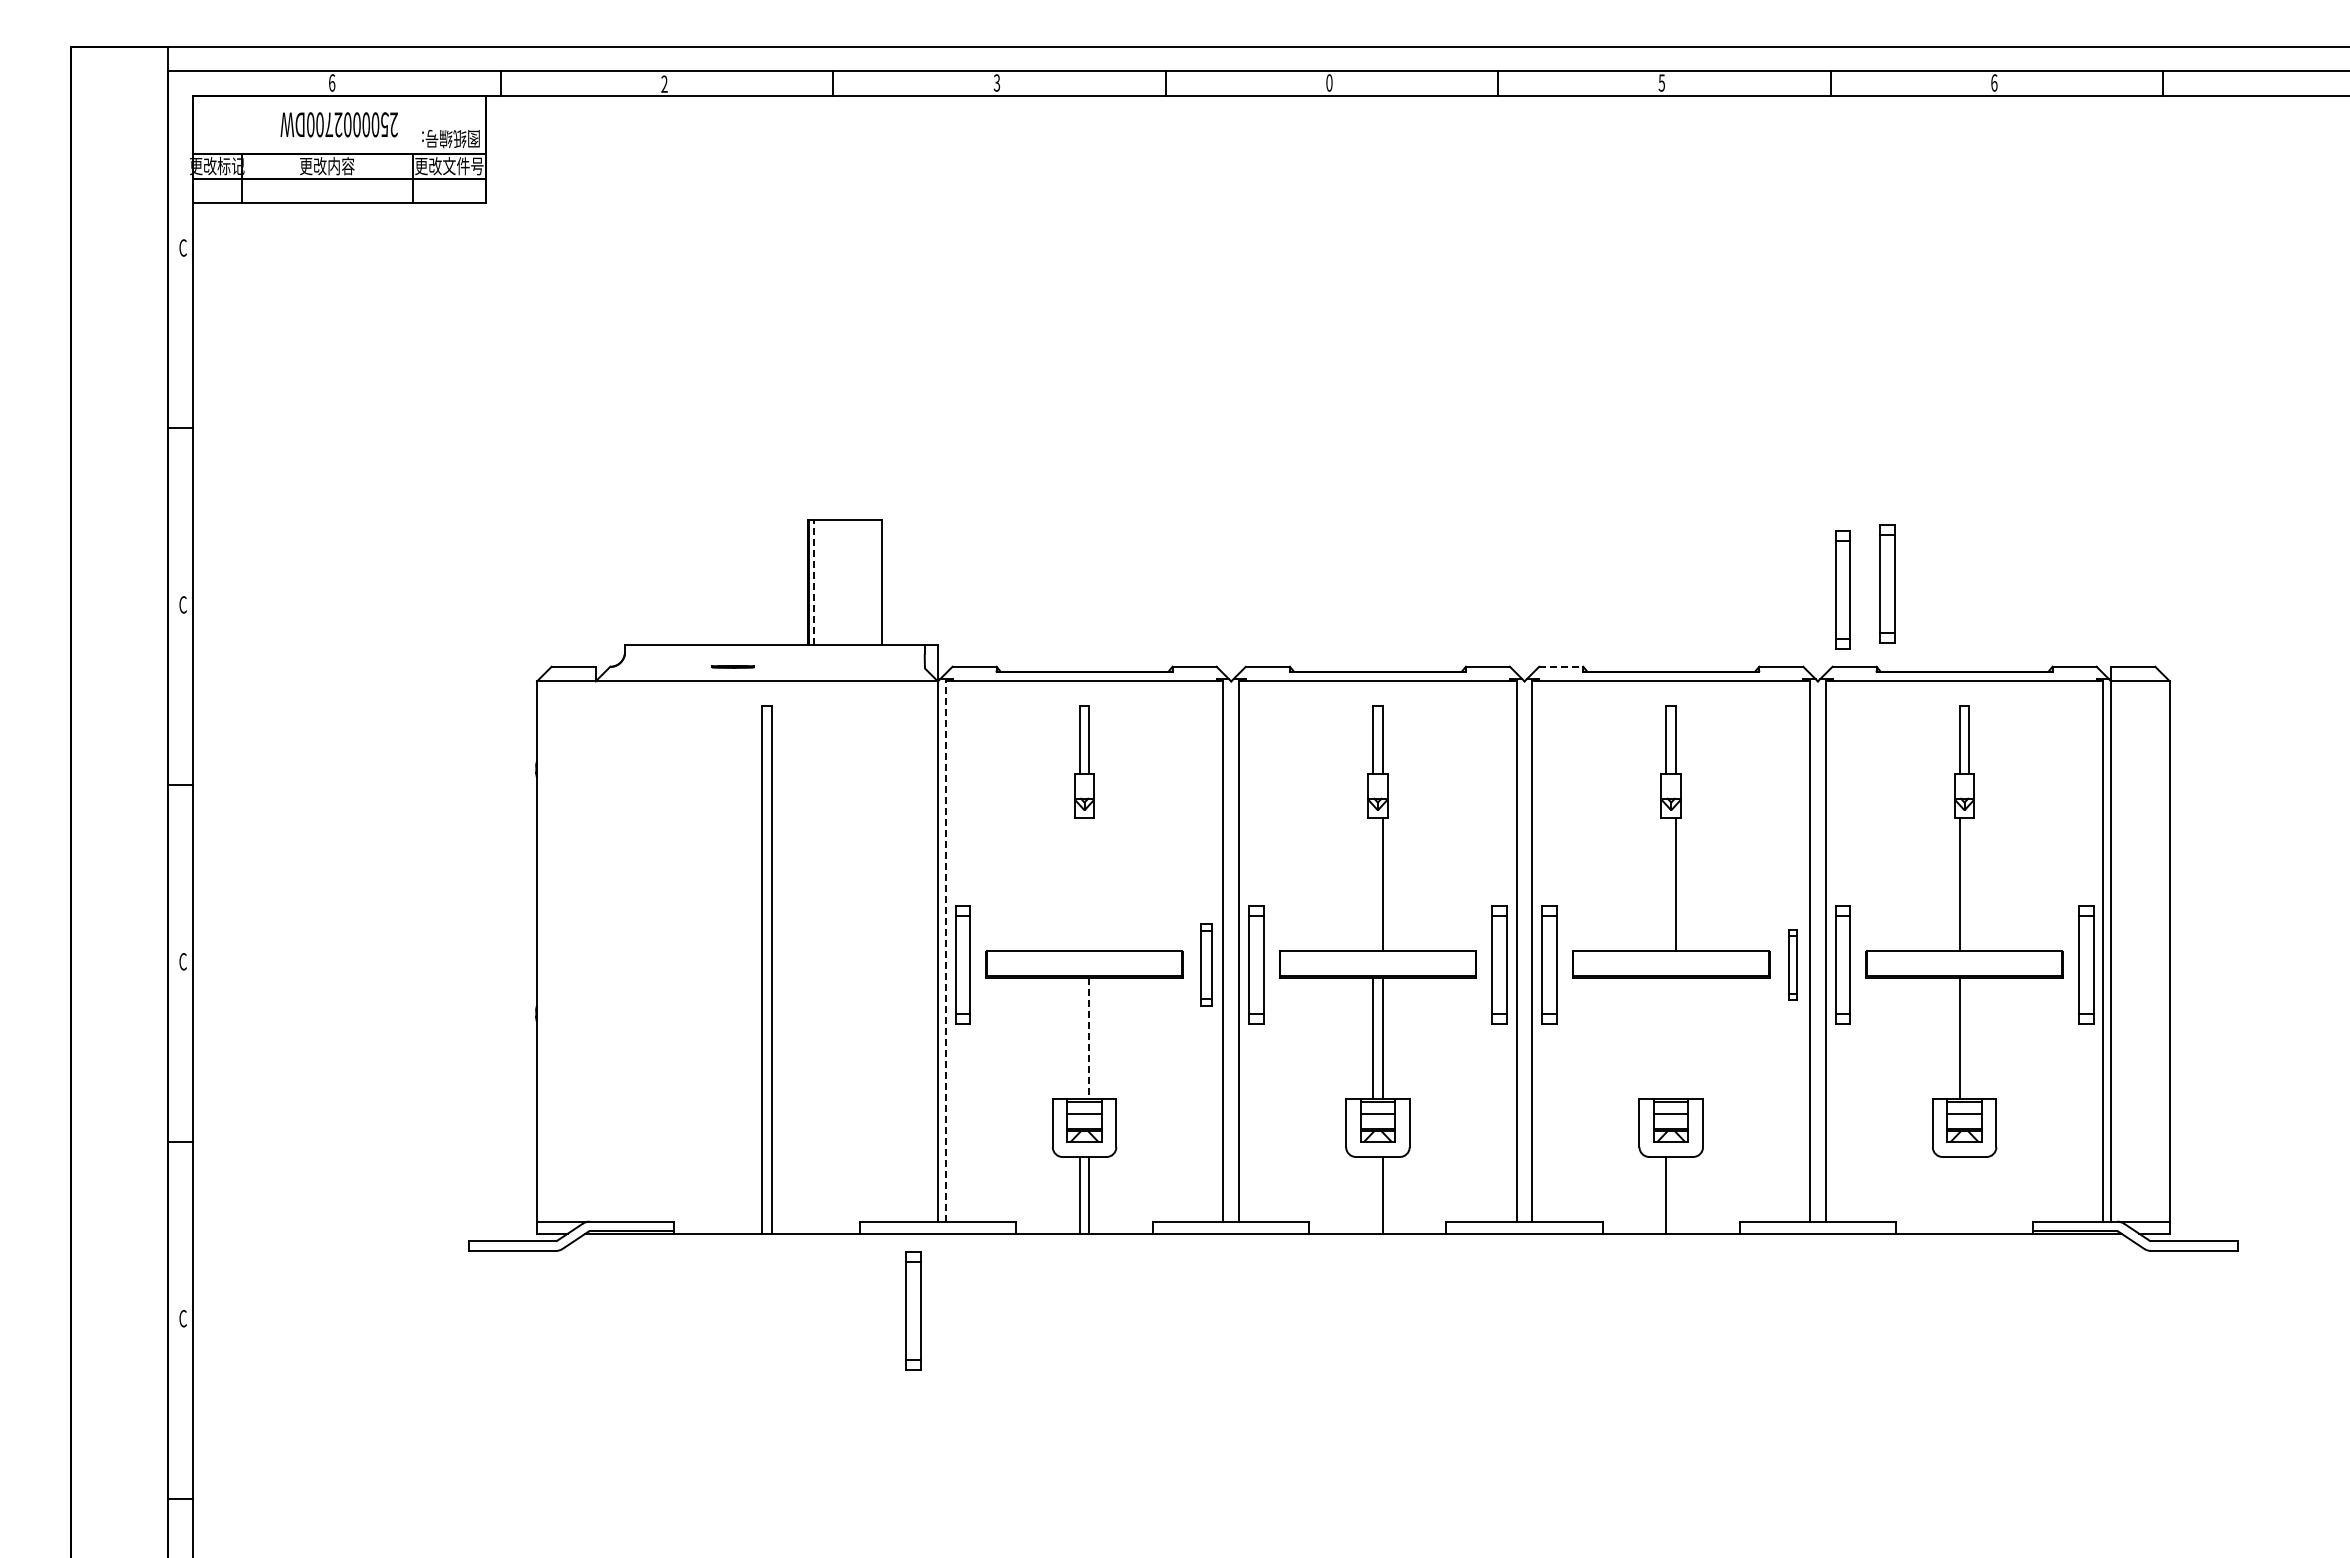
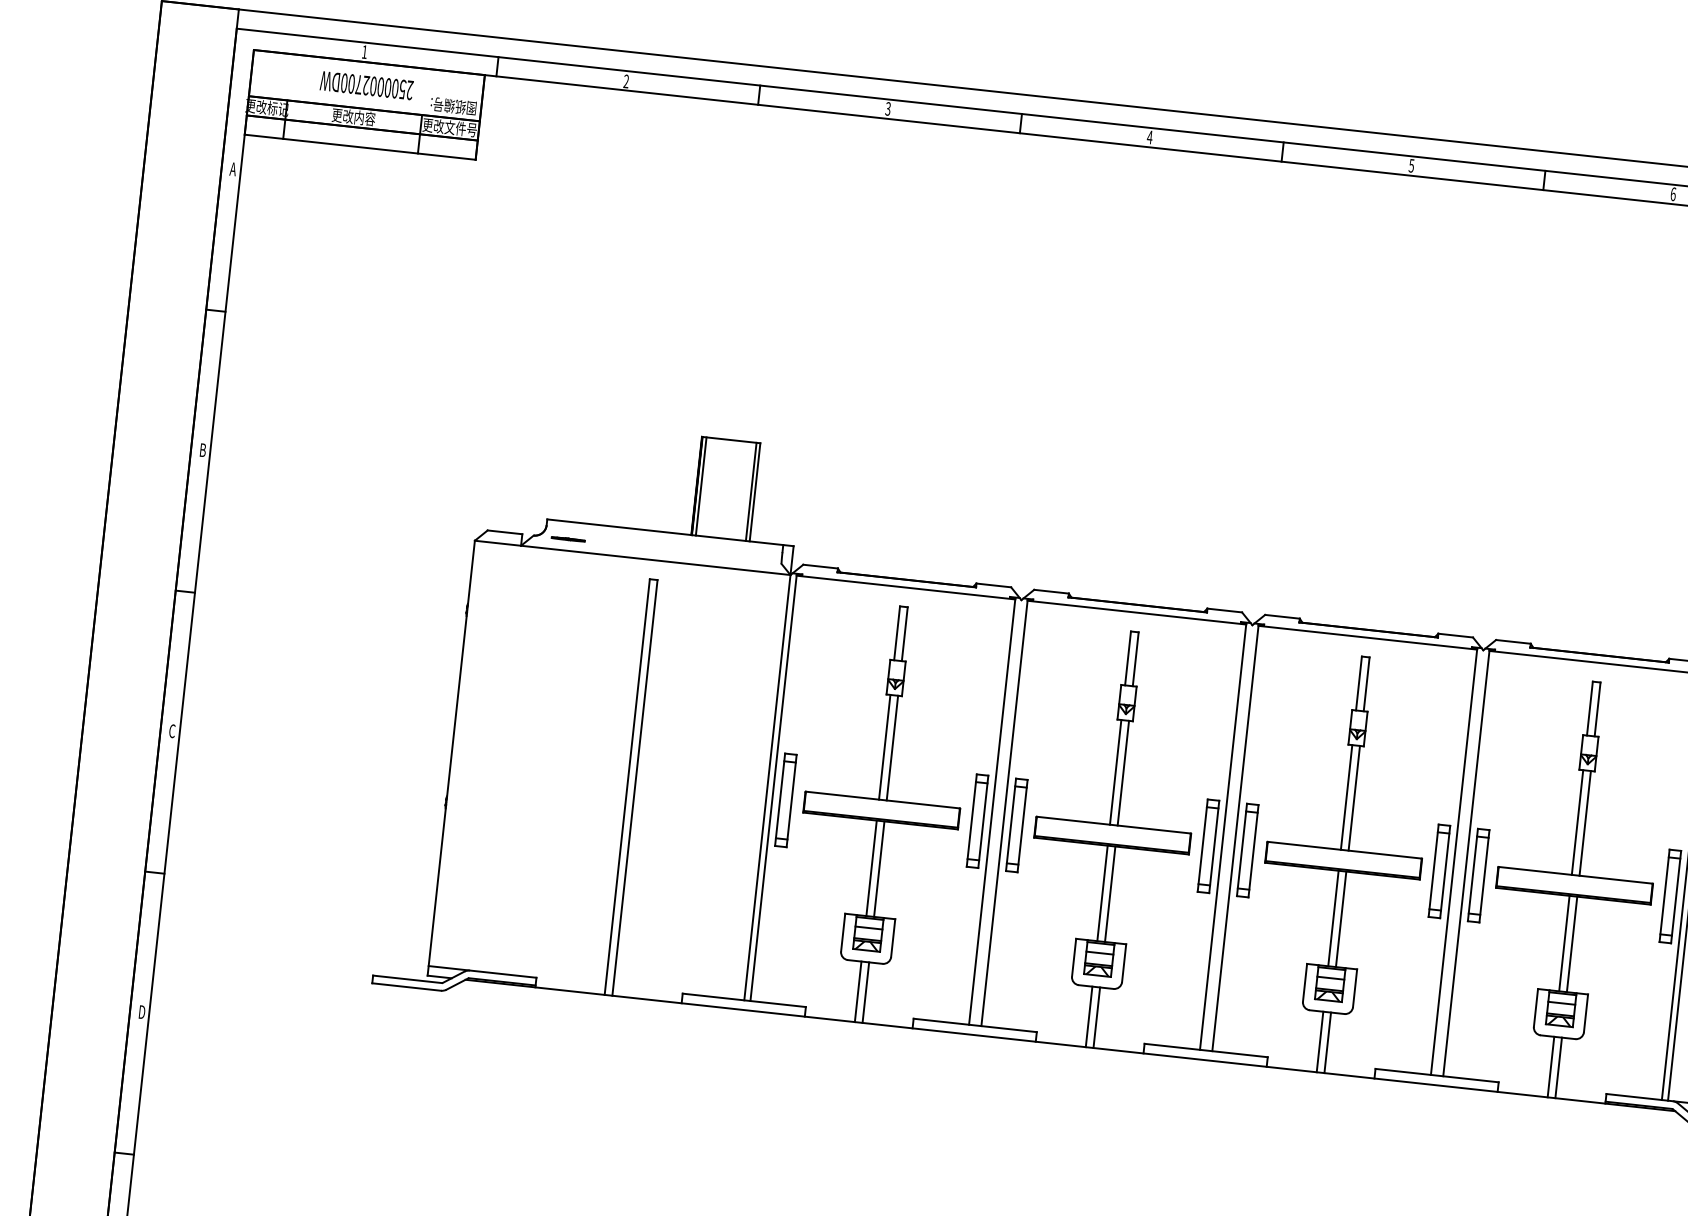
text: (332, 82) -> (365, 51), 6 -> 1
text: (1329, 82) -> (1150, 137), 0 -> 4
text: (182, 247) -> (232, 168), C -> A
line: (813, 581) -> (701, 485), dashed -> solid
line: (877, 582) -> (751, 491), added
part: (1887, 583) -> (1546, 579), removed
part: (1842, 589) -> (1510, 580), removed
text: (183, 604) -> (203, 449), C -> B
line: (732, 666) -> (567, 538), moved
line: (1561, 666) -> (1282, 616), dashed -> solid
line: (1079, 884) -> (884, 747), added
line: (1089, 884) -> (892, 747), added
line: (1373, 884) -> (1116, 772), added
line: (1666, 884) -> (1346, 797), added
line: (1969, 884) -> (1585, 823), added
line: (945, 950) -> (773, 787), dashed -> solid
part: (1206, 964) -> (977, 820), size x1.43
part: (1792, 964) -> (1439, 870), size x1.67
line: (1079, 1038) -> (871, 868), added
line: (1089, 1038) -> (879, 869), dashed -> solid
line: (1666, 1038) -> (1333, 918), added
line: (1676, 1038) -> (1341, 919), added
line: (1969, 1038) -> (1572, 944), added
line: (1373, 1194) -> (1089, 1016), added
line: (1676, 1194) -> (1328, 1042), added
line: (1959, 1194) -> (1550, 1066), added
line: (1969, 1194) -> (1558, 1067), added
part: (913, 1310) -> (717, 1068), removed
text: (183, 1318) -> (142, 1012), C -> D

